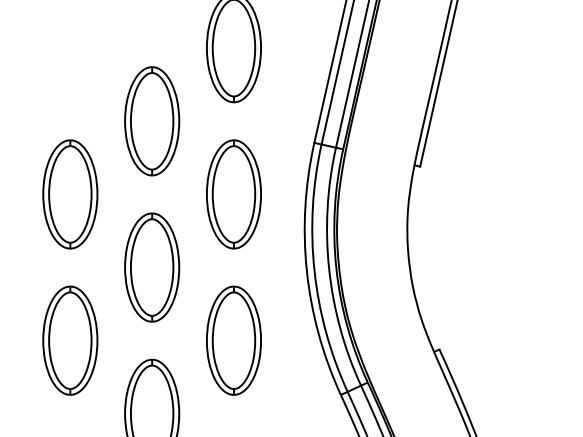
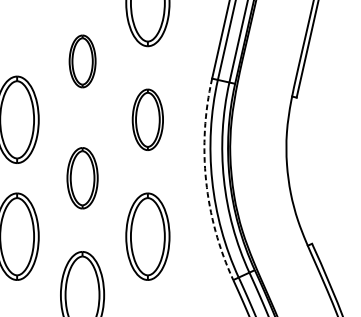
part: (152, 121) -> (82, 61), size x0.6
part: (233, 194) -> (147, 119), size x0.7
part: (152, 267) -> (82, 178), size x0.7
arc: (306, 271) -> (205, 181), solid -> dashed

